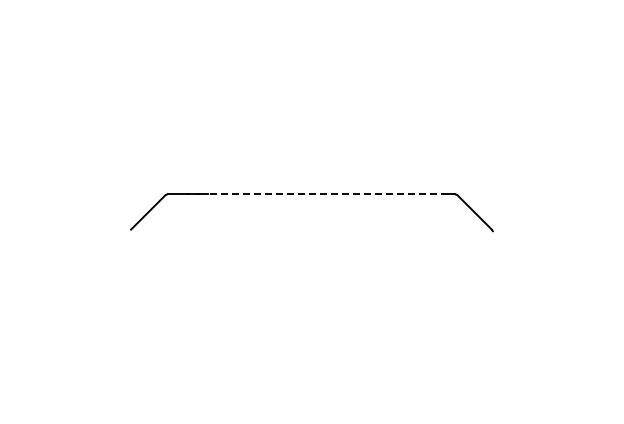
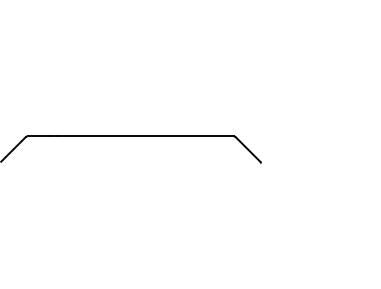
line: (328, 194) -> (142, 136), dashed -> solid

